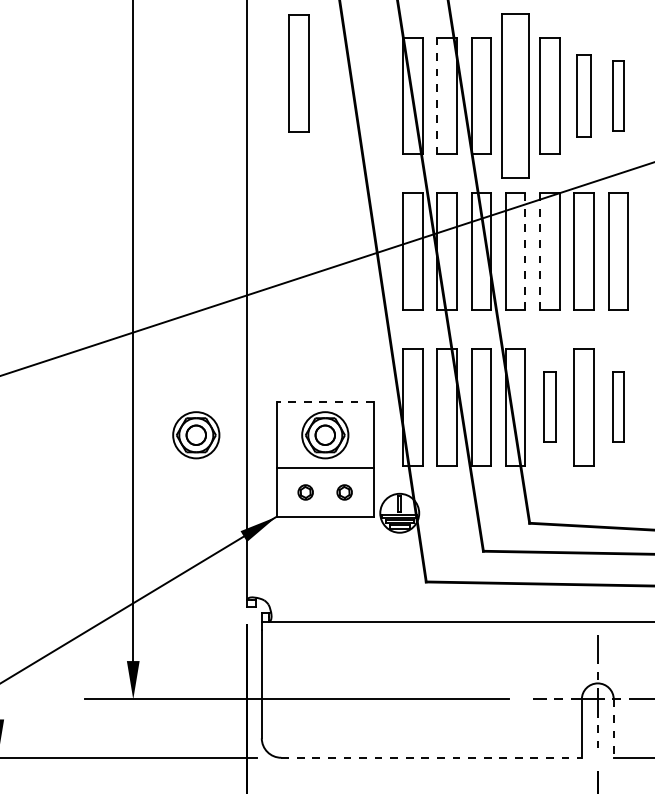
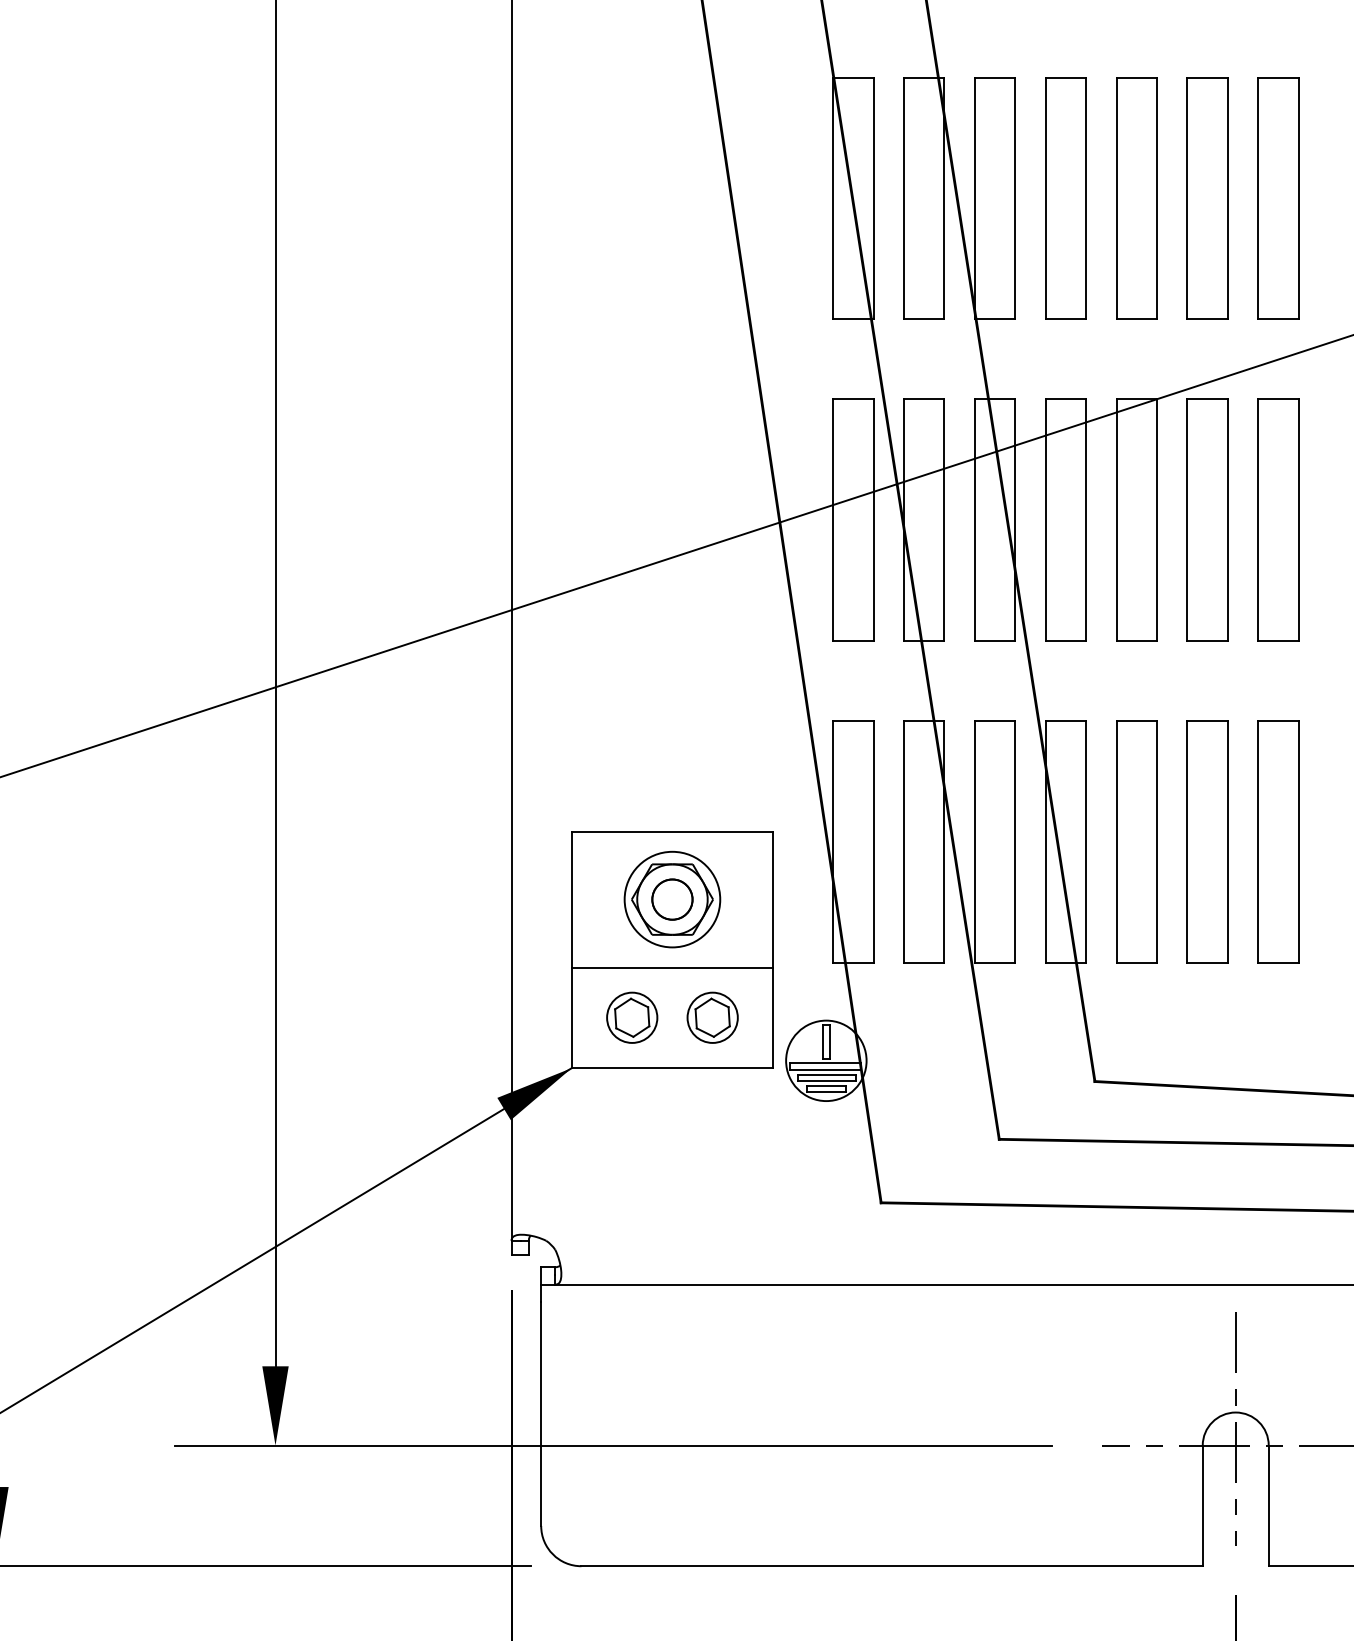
part: (298, 73) -> (617, 151), removed
line: (437, 95) -> (904, 197), dashed -> solid
part: (515, 95) -> (1065, 197), size x0.71
part: (583, 95) -> (1206, 197), size x1.43
part: (618, 95) -> (1278, 197), size x1.67
line: (540, 251) -> (1117, 519), dashed -> solid
line: (525, 252) -> (1086, 521), dashed -> solid
line: (325, 402) -> (672, 831), dashed -> solid
part: (549, 407) -> (1135, 842), size x1.67
part: (618, 407) -> (1278, 842), size x1.67
part: (196, 435) -> (406, 900), removed
part: (305, 492) -> (631, 1017), size x1.67
part: (344, 492) -> (712, 1017), size x1.67
line: (613, 729) -> (1268, 1507), dashed -> solid
line: (432, 757) -> (894, 1565), dashed -> solid

